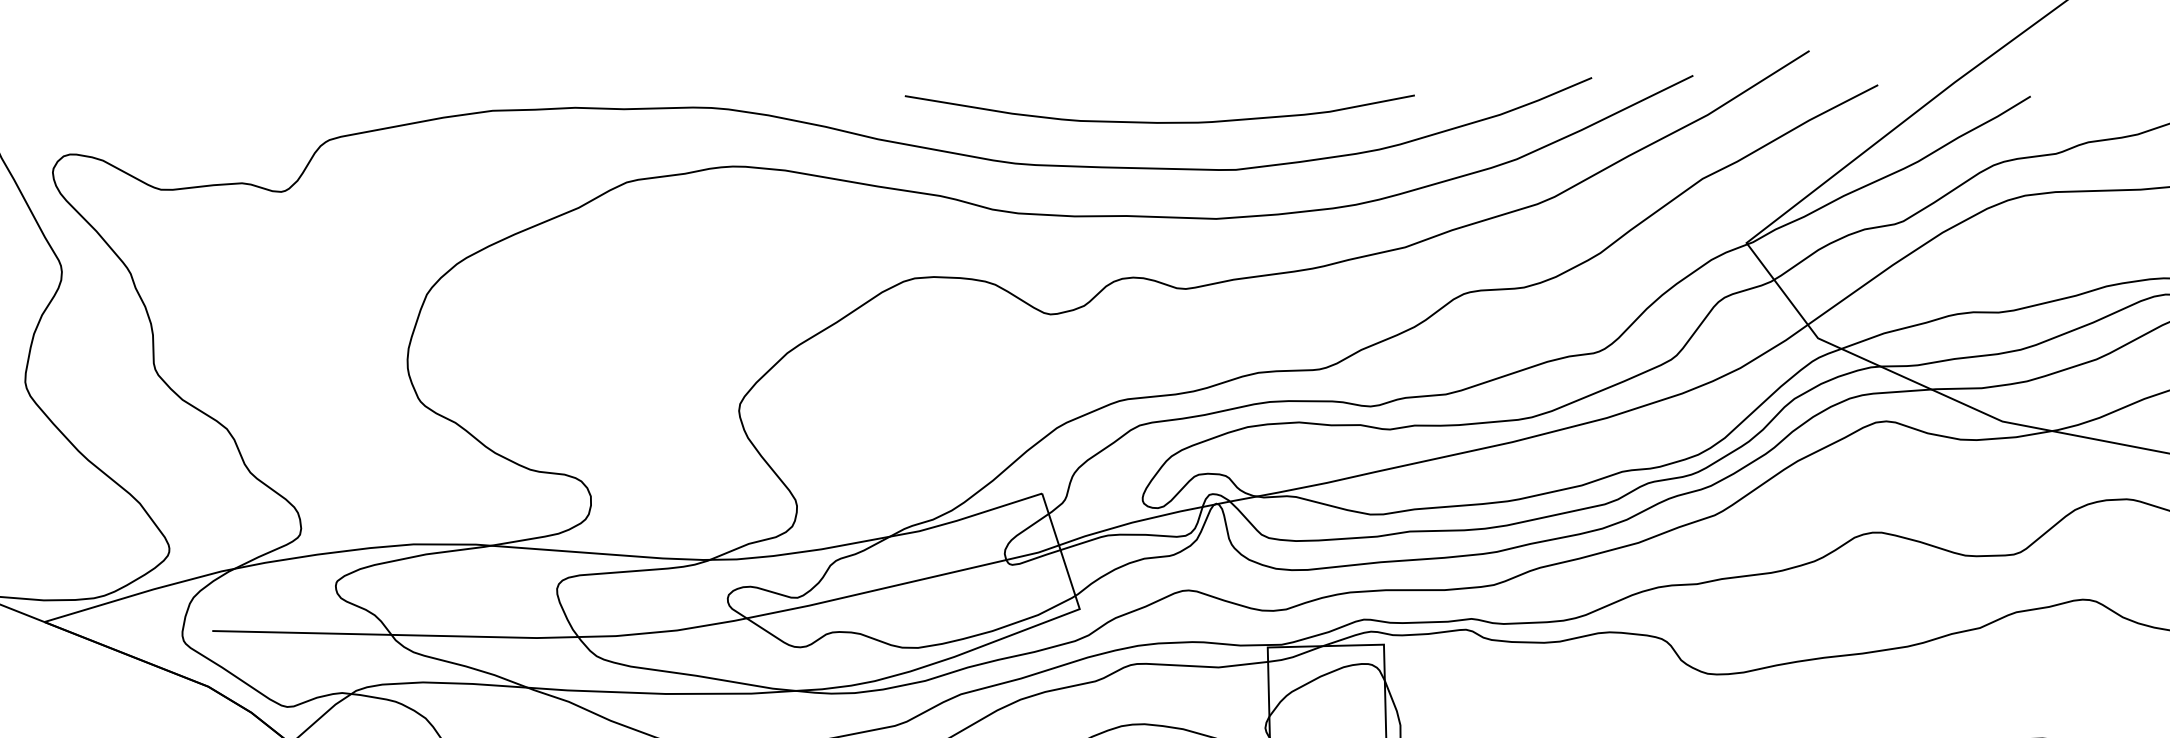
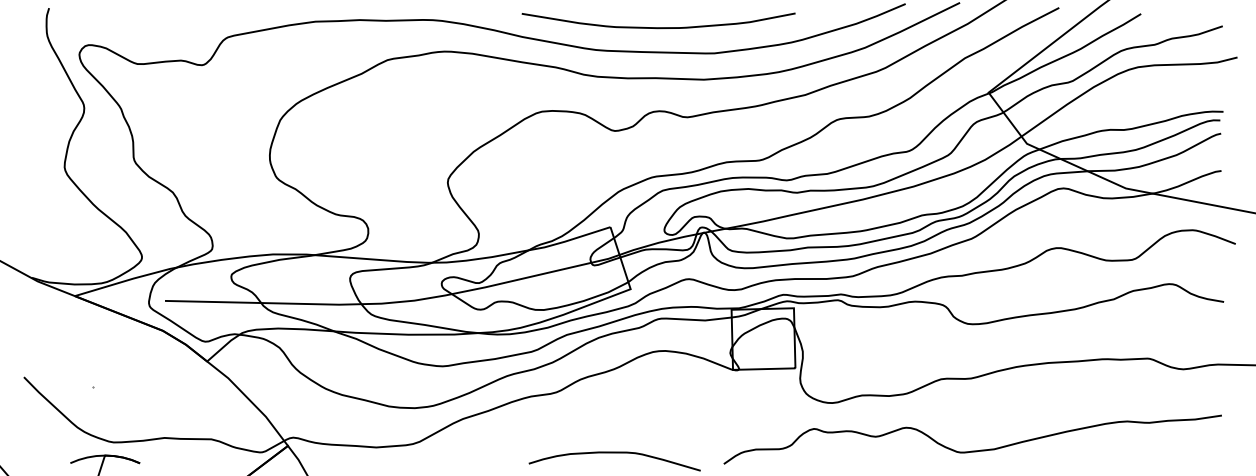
curve: (1159, 121) -> (658, 27), moved

